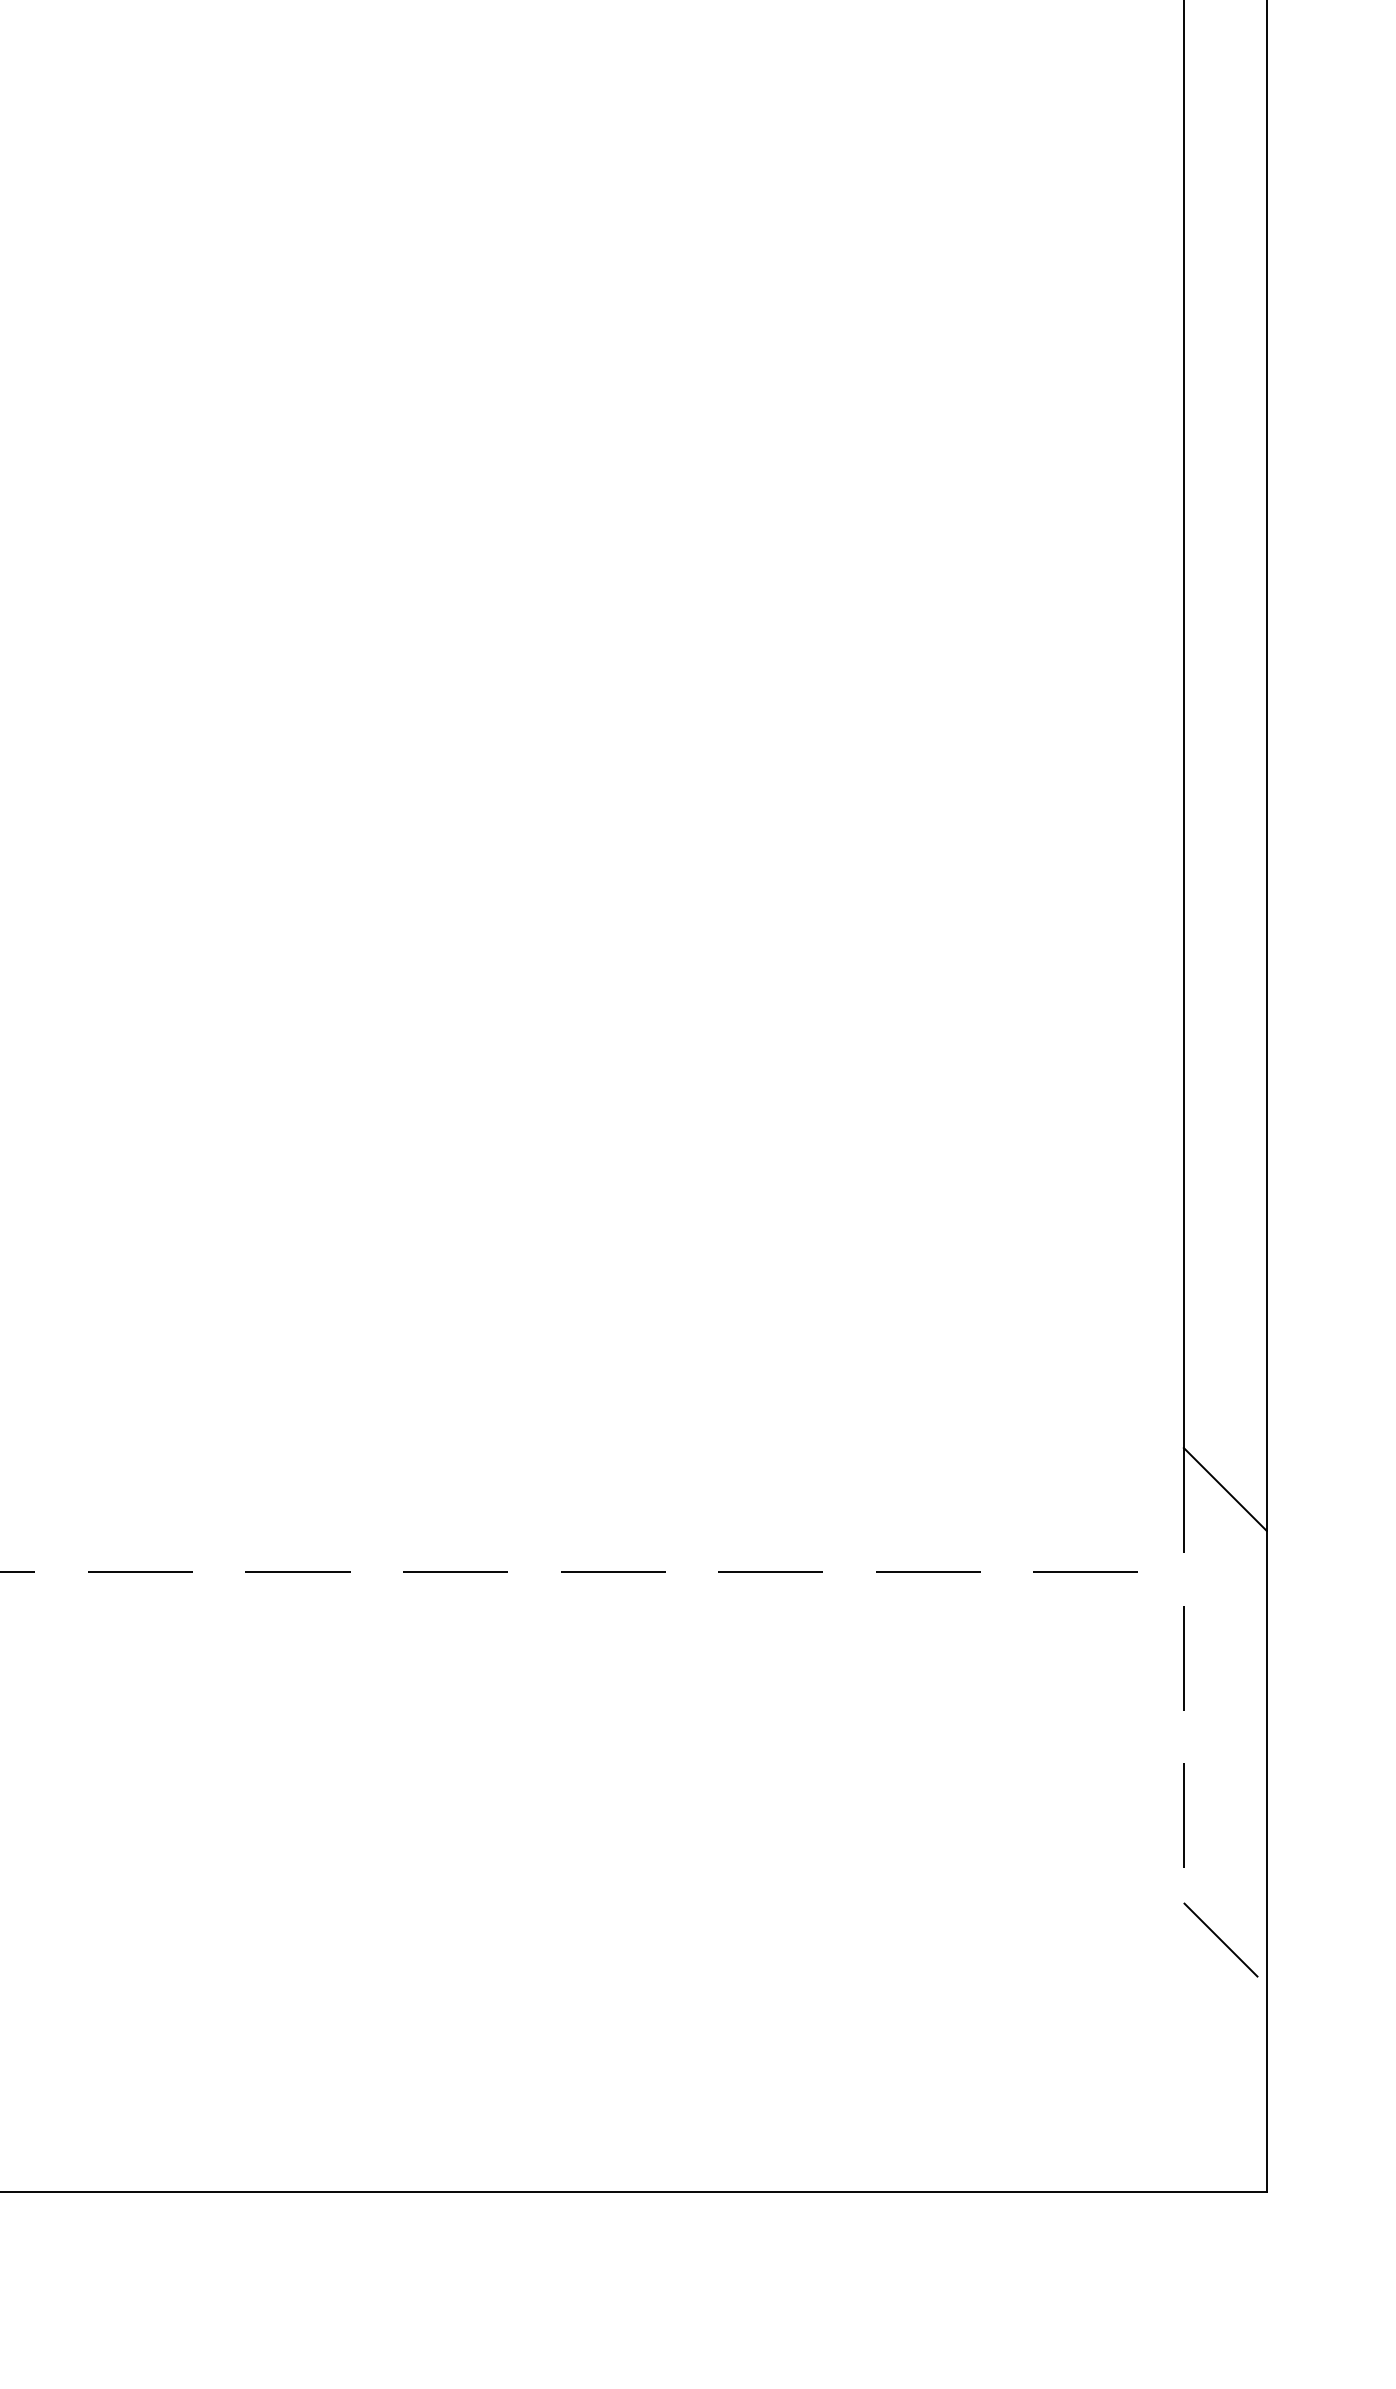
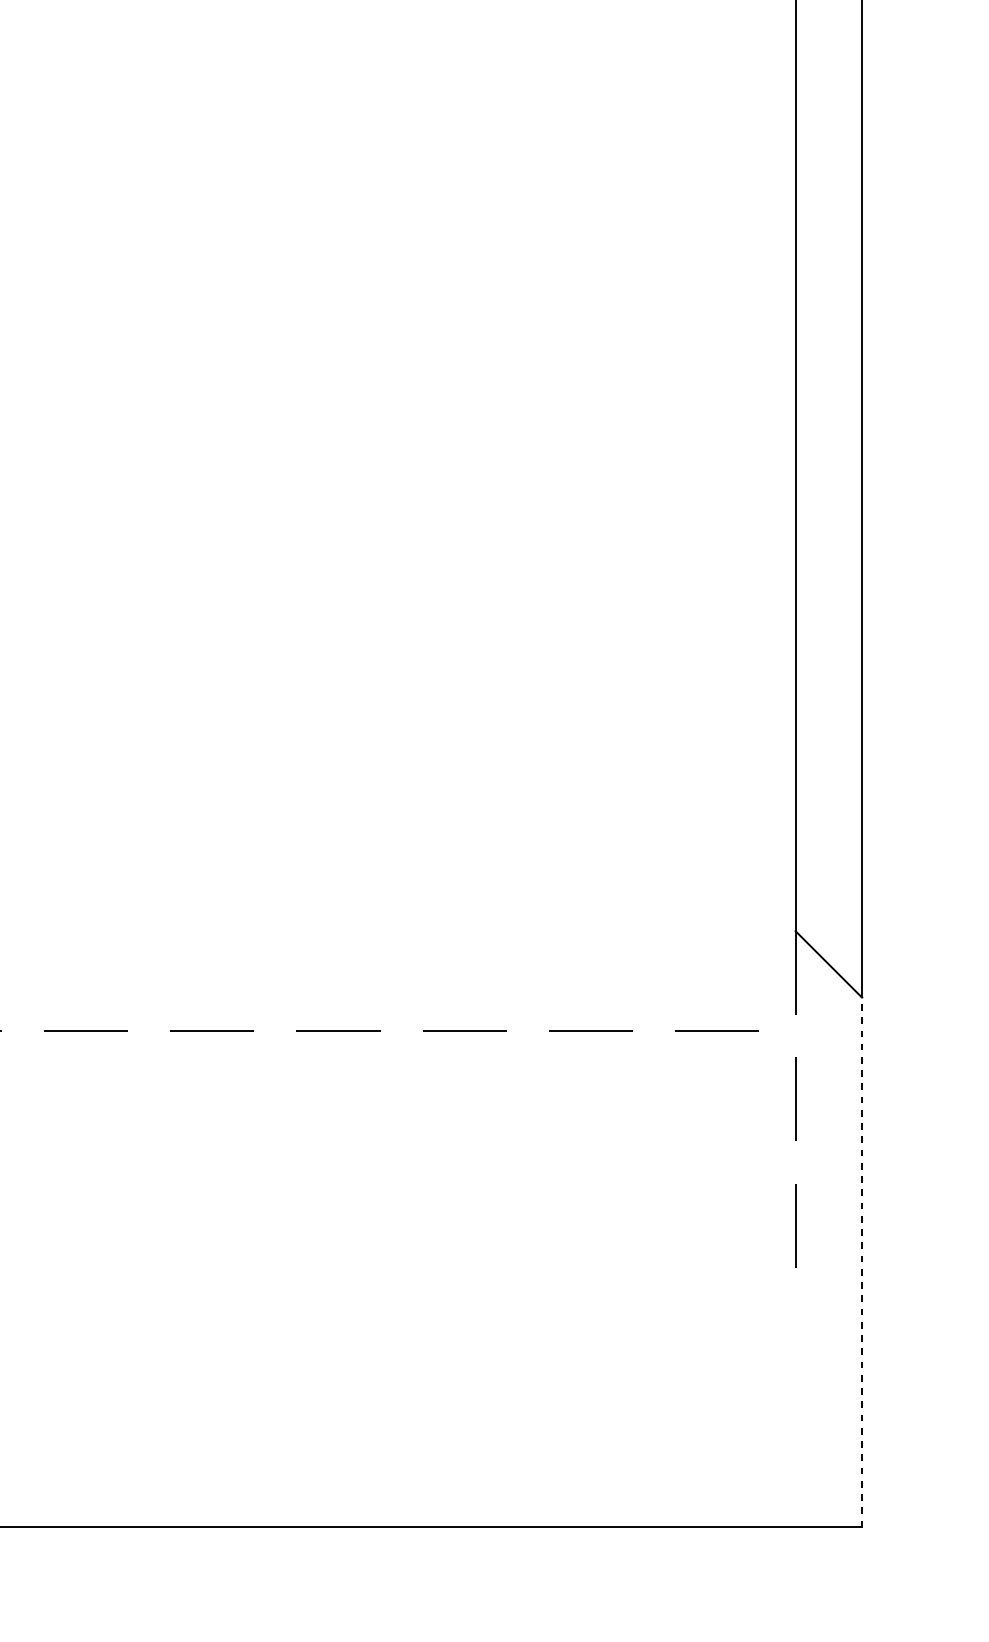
line: (1266, 1861) -> (861, 1262), solid -> dashed
line: (1220, 1939) -> (824, 1324), removed

